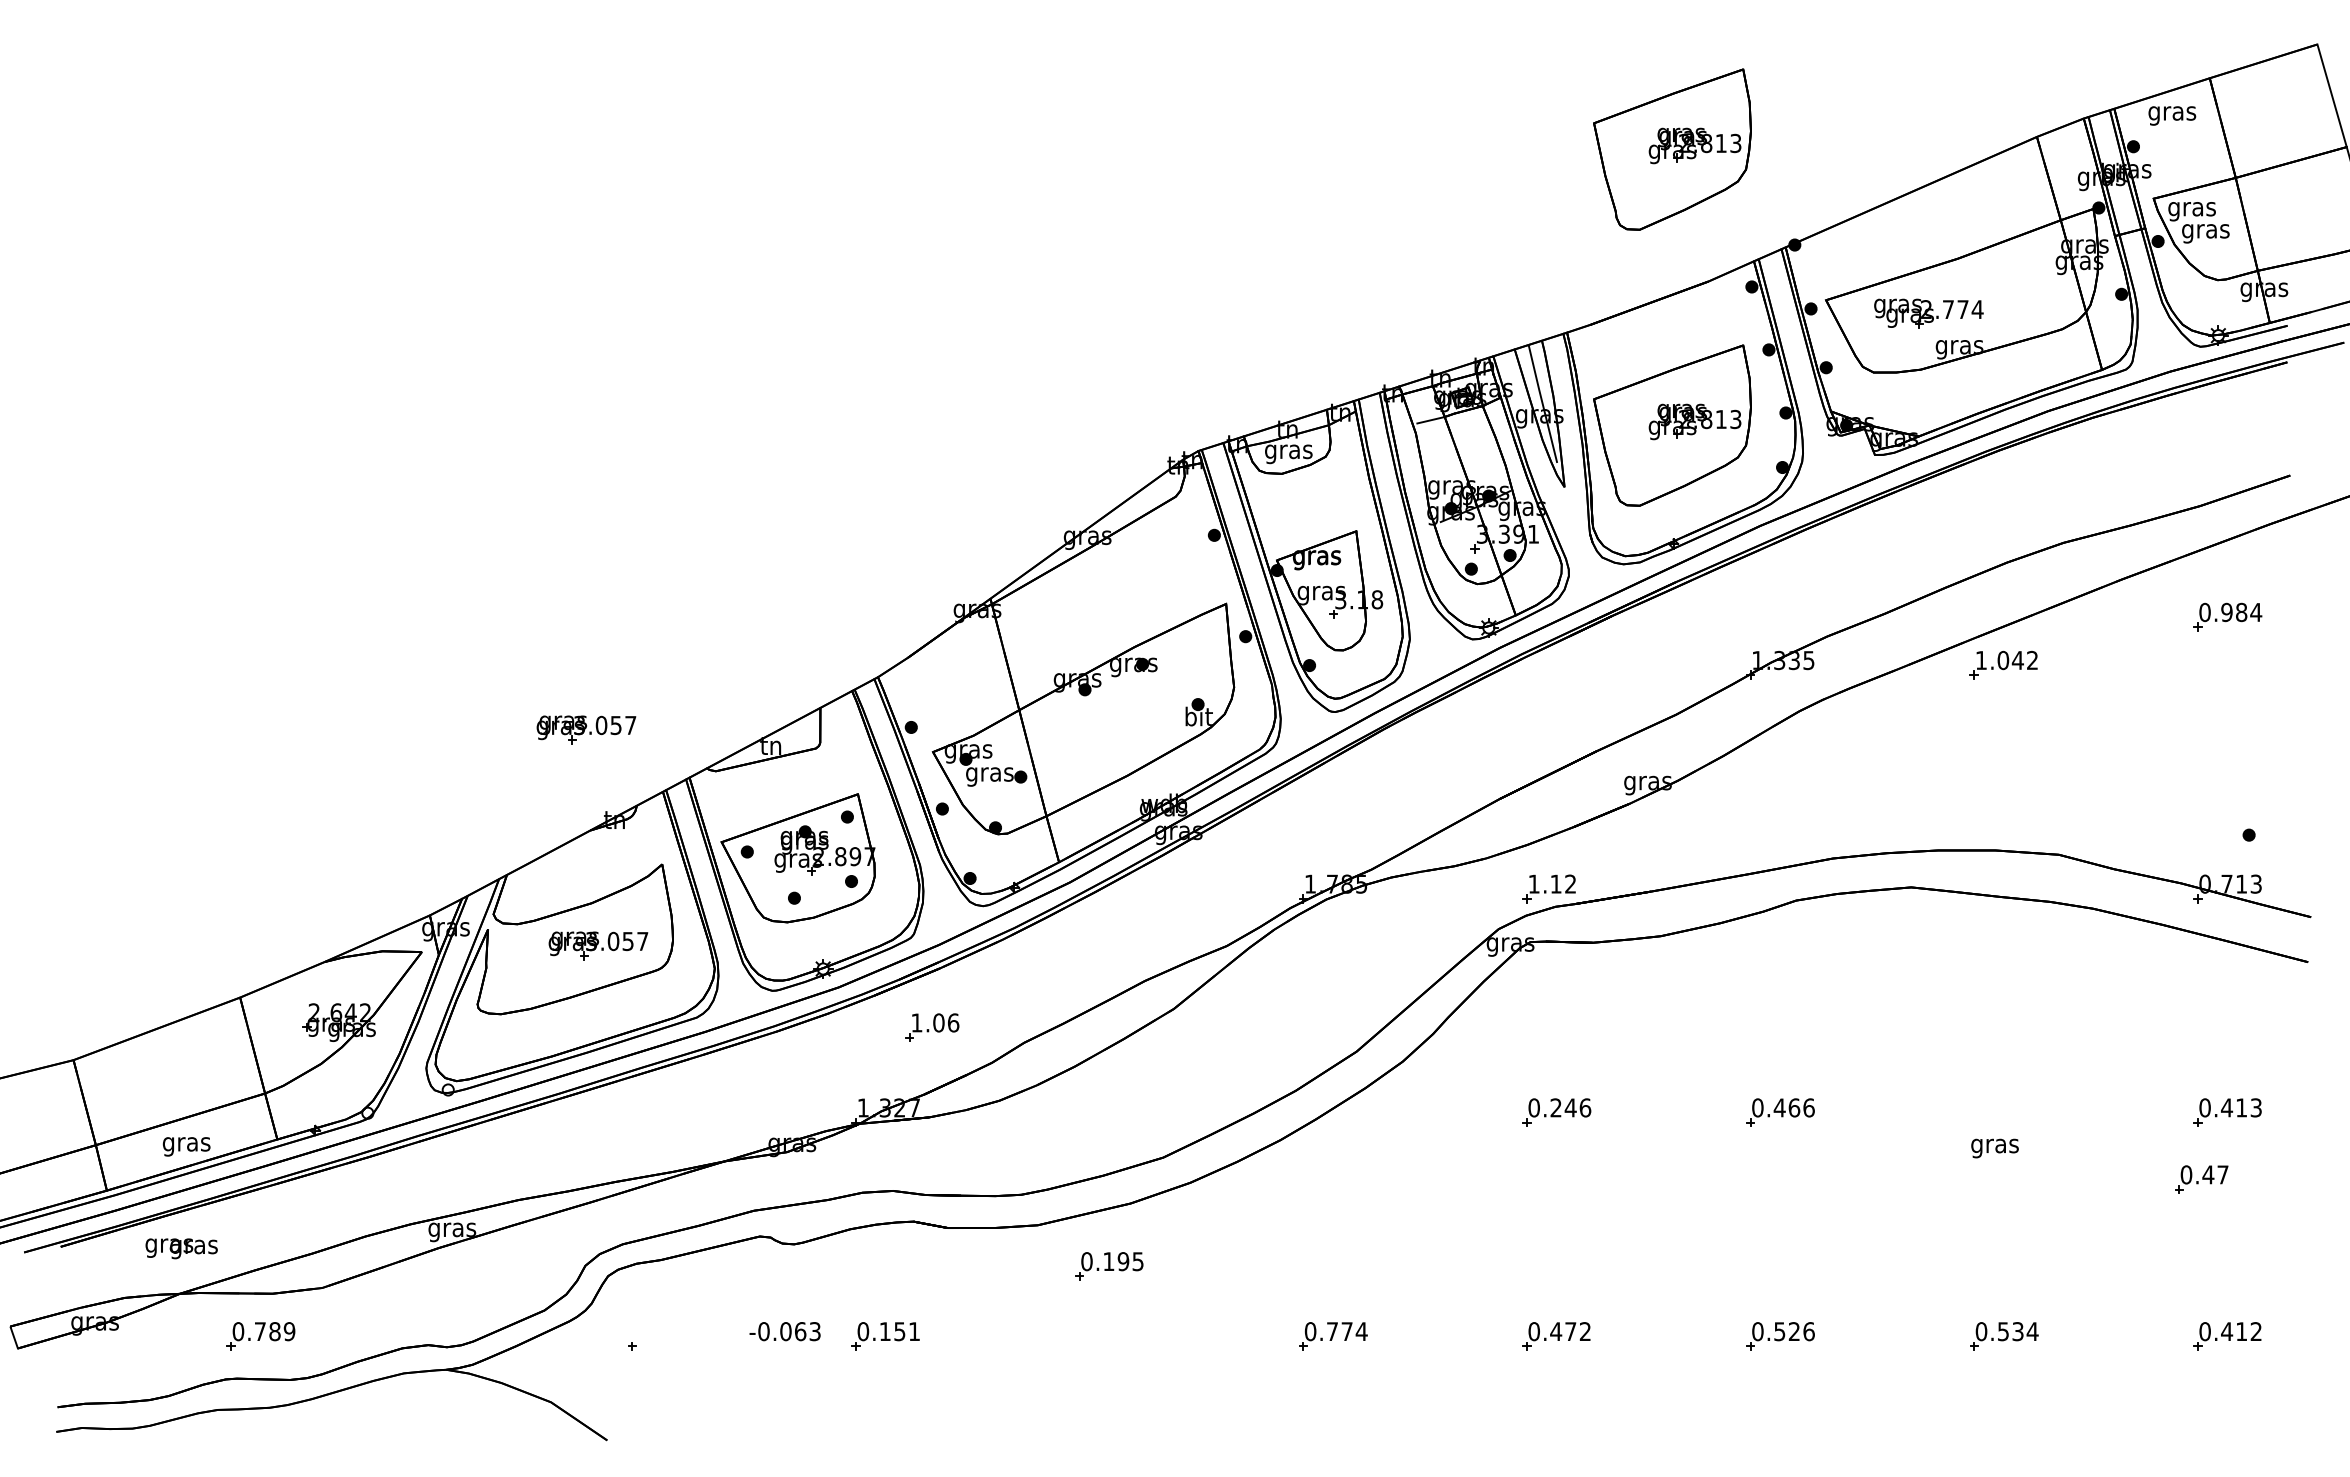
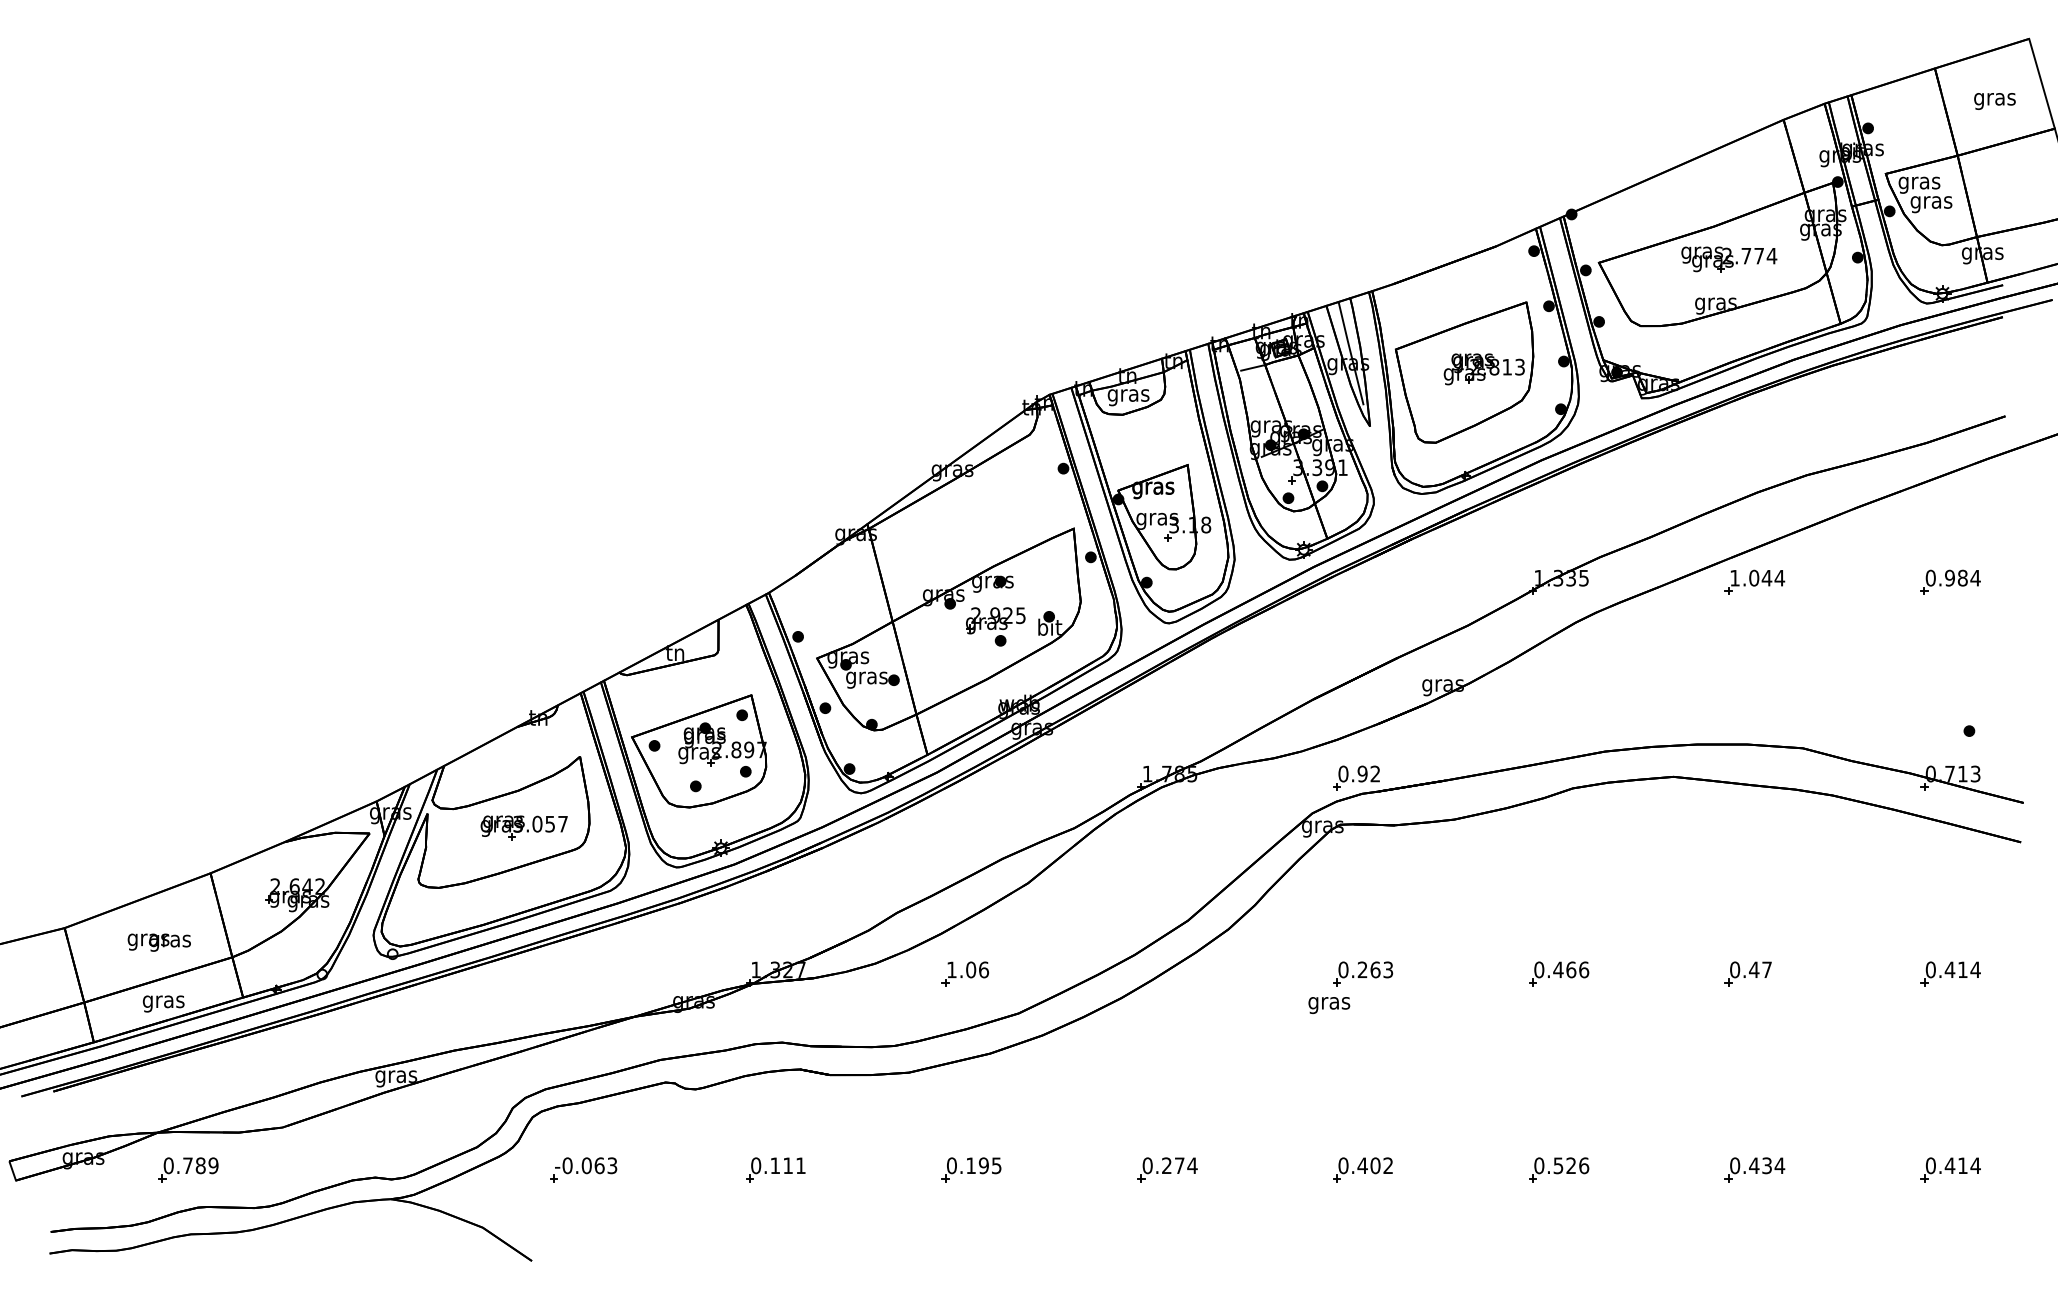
text: (2172, 115) -> (1995, 101), moved
part: (1672, 149) -> (1464, 130), removed
part: (1928, 313) -> (1728, 259), moved
part: (2227, 616) -> (1950, 581), moved
text: (2032, 659) -> (1779, 577), 1.042 -> 1.044
part: (1137, 715) -> (996, 626), added
part: (586, 729) -> (513, 638), removed
text: (1544, 883) -> (1352, 773), 1.12 -> 0.92
part: (932, 1027) -> (965, 973), moved
text: (1577, 1107) -> (1381, 969), 0.246 -> 0.263
text: (2256, 1107) -> (1975, 969), 0.413 -> 0.414
text: (1994, 1148) -> (1328, 1005), moved
part: (2201, 1179) -> (1748, 973), moved
text: (181, 1248) -> (159, 942), moved
part: (1109, 1266) -> (971, 1170), moved
text: (784, 1331) -> (585, 1165), moved
text: (899, 1331) -> (787, 1165), 0.151 -> 0.111
text: (1332, 1331) -> (1166, 1165), 0.774 -> 0.274
text: (1570, 1331) -> (1375, 1165), 0.472 -> 0.402
text: (2003, 1331) -> (1754, 1165), 0.534 -> 0.434
text: (2256, 1331) -> (1975, 1165), 0.412 -> 0.414
part: (260, 1336) -> (188, 1170), moved

